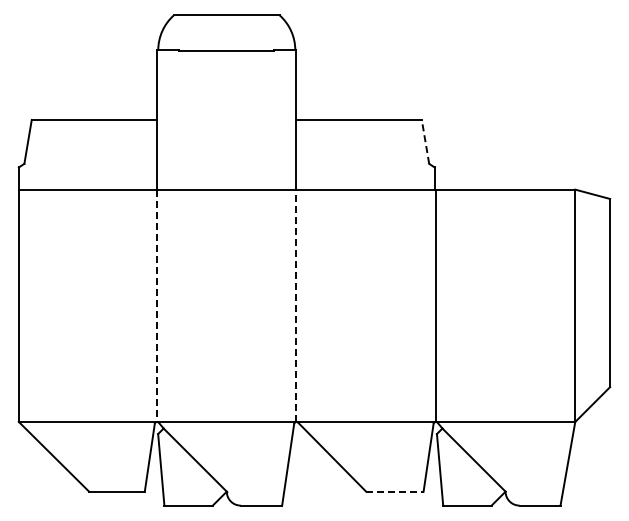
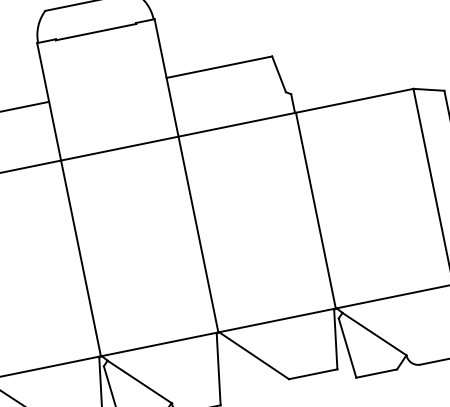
line: (425, 141) -> (278, 74), dashed -> solid
line: (296, 305) -> (198, 234), dashed -> solid
line: (157, 306) -> (81, 258), dashed -> solid
line: (394, 491) -> (312, 374), dashed -> solid

